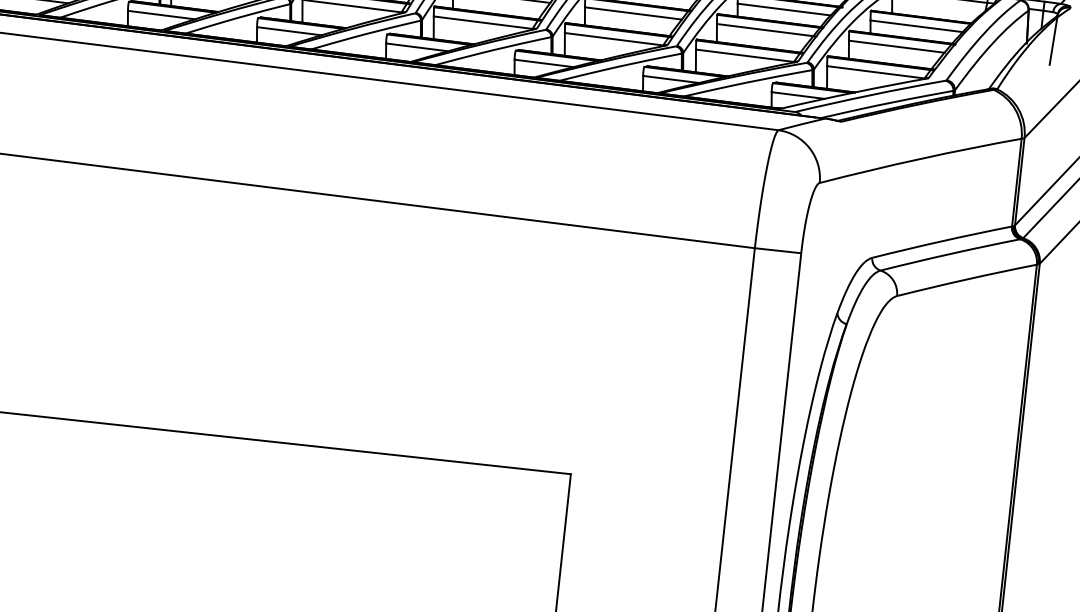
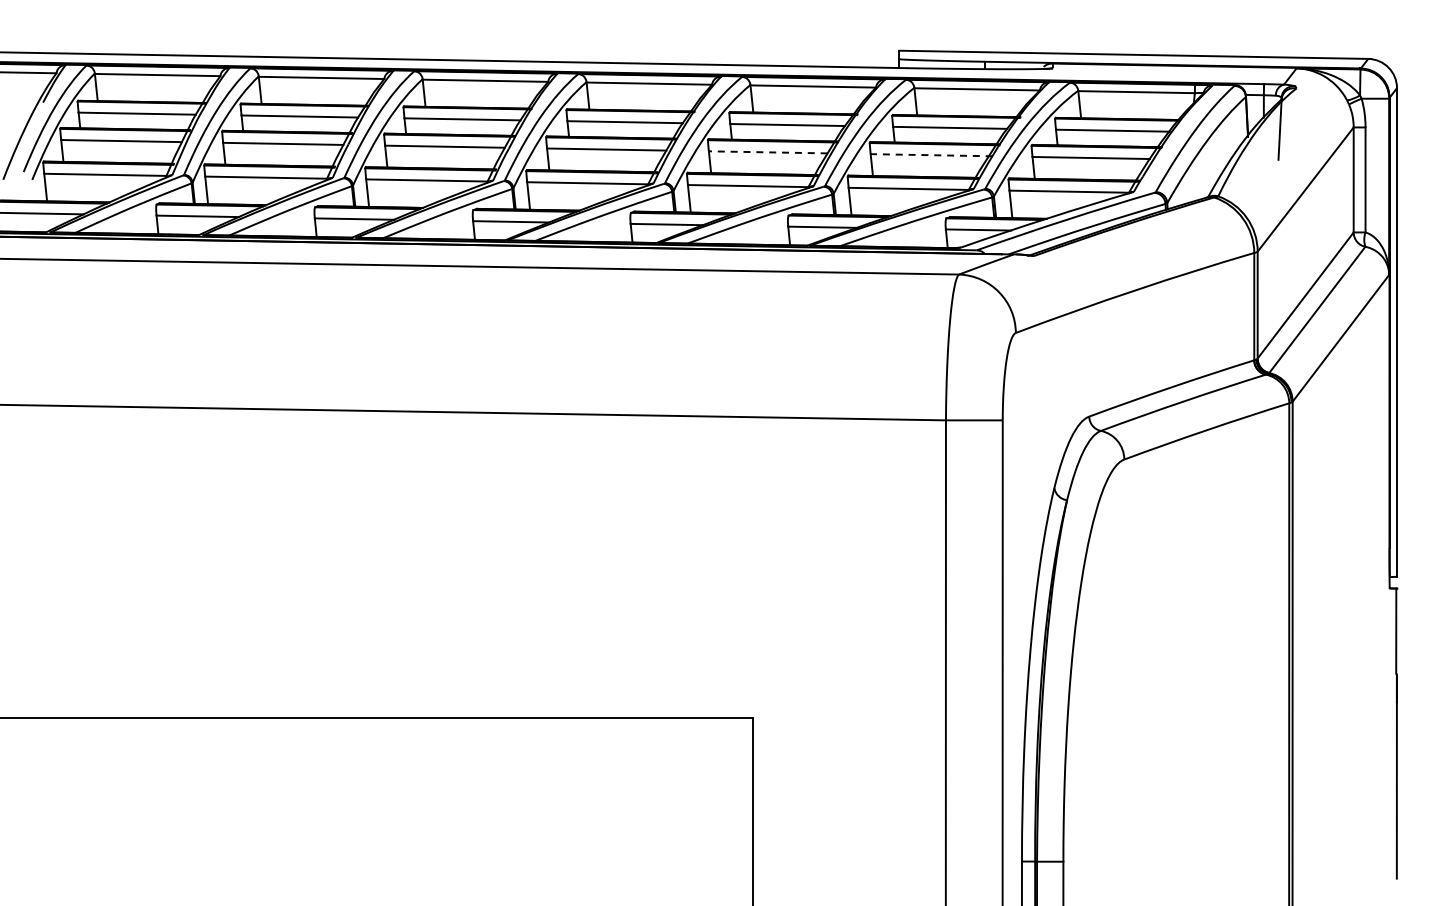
line: (632, 13) -> (767, 152), solid -> dashed
line: (766, 30) -> (931, 155), solid -> dashed

